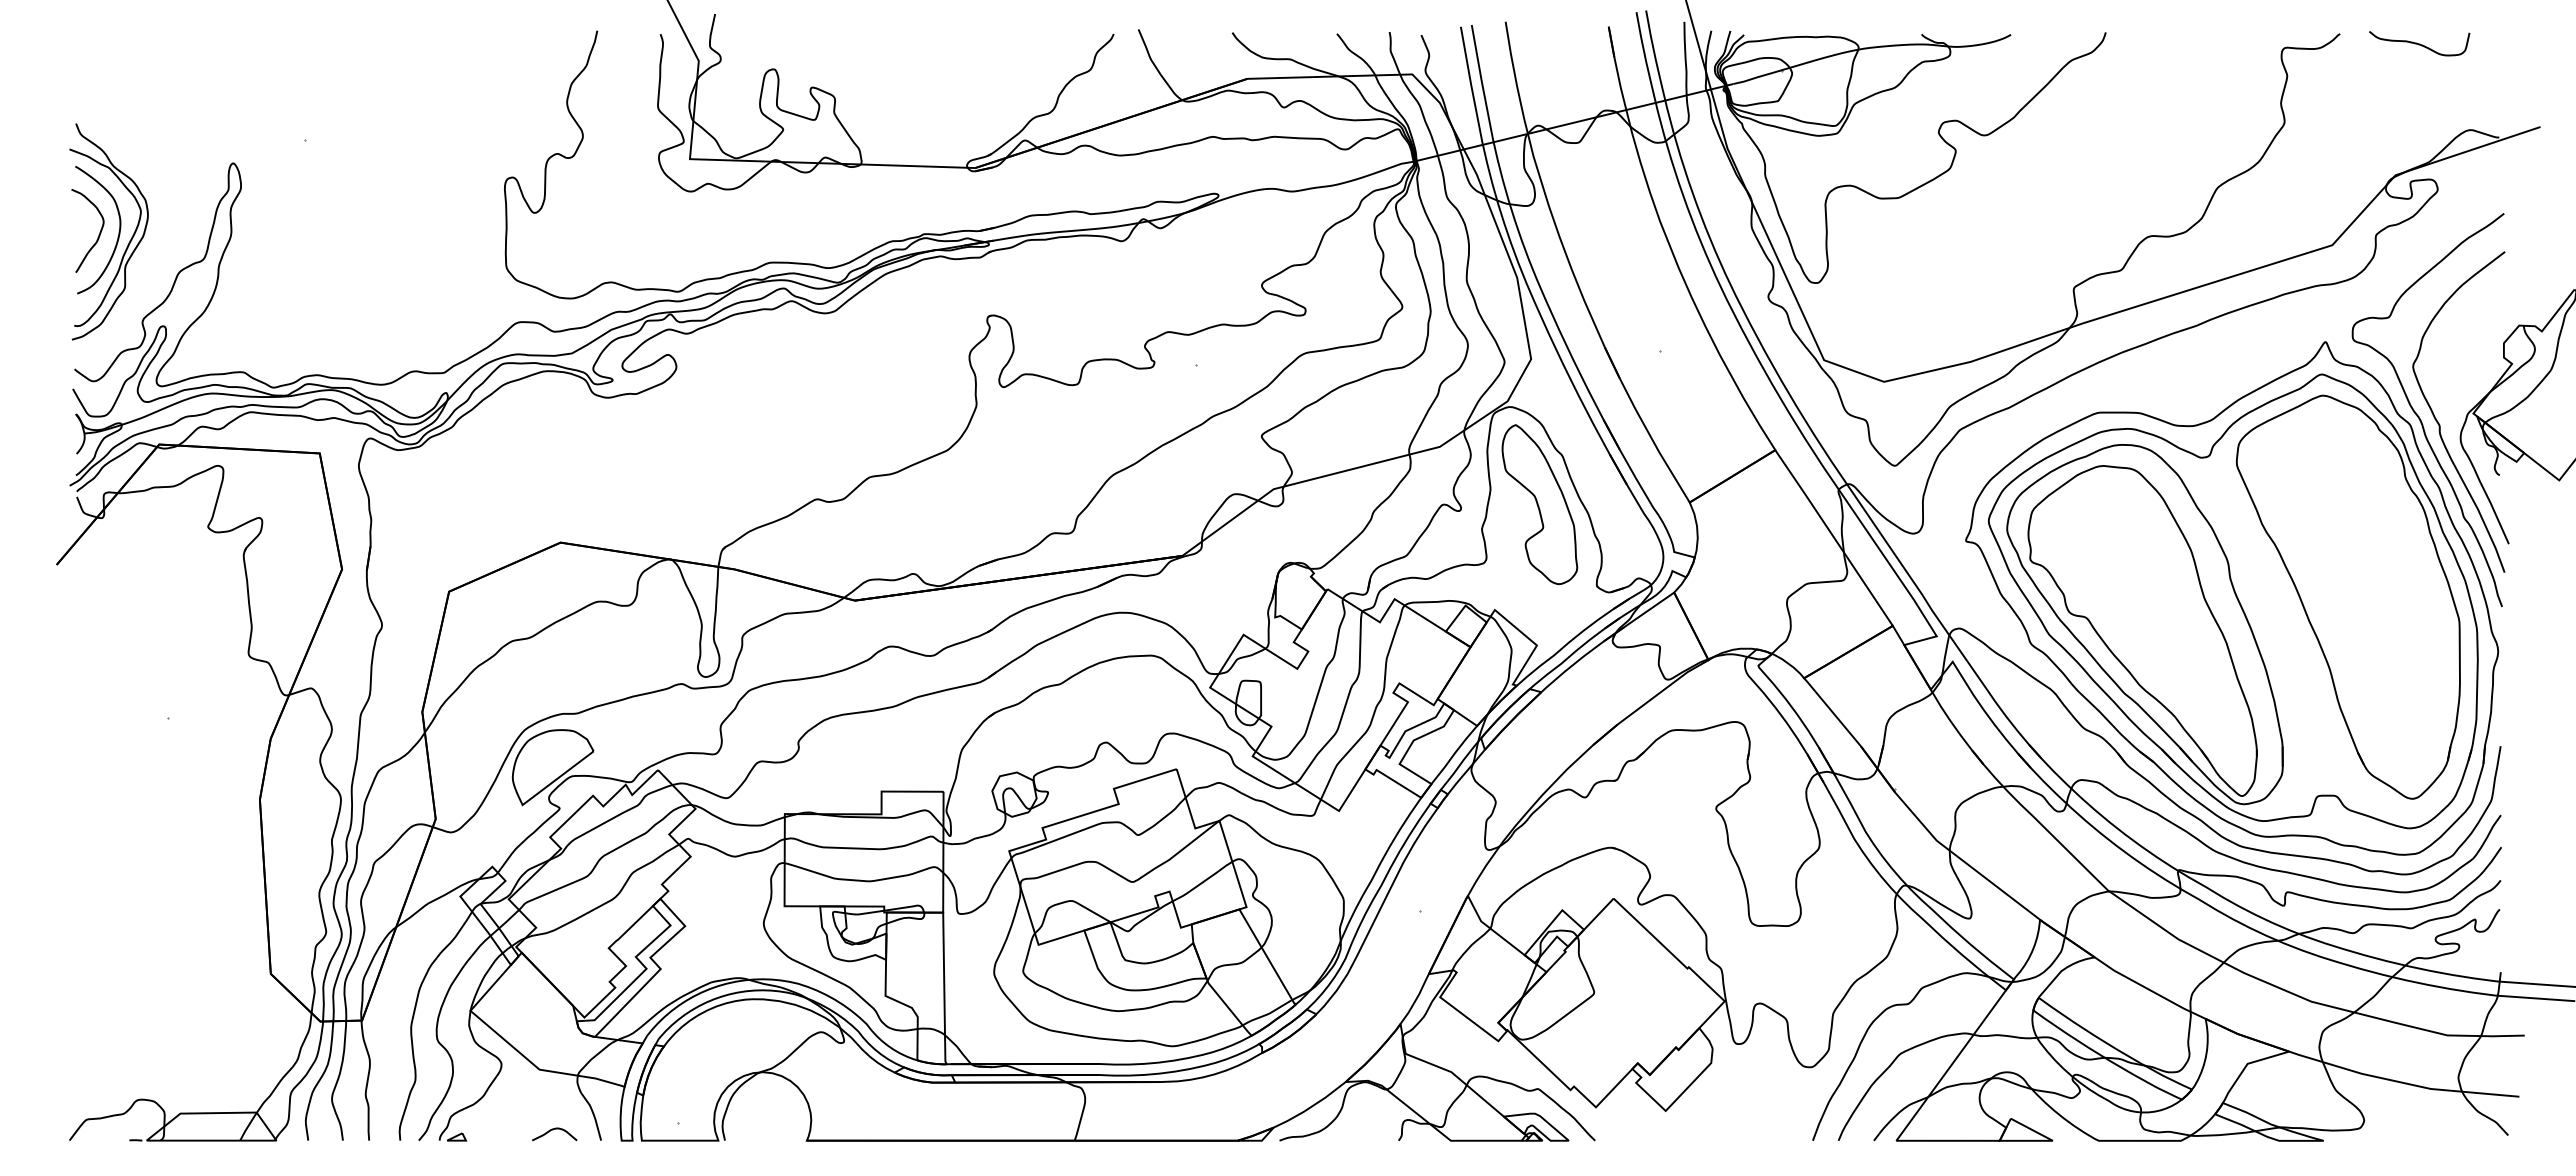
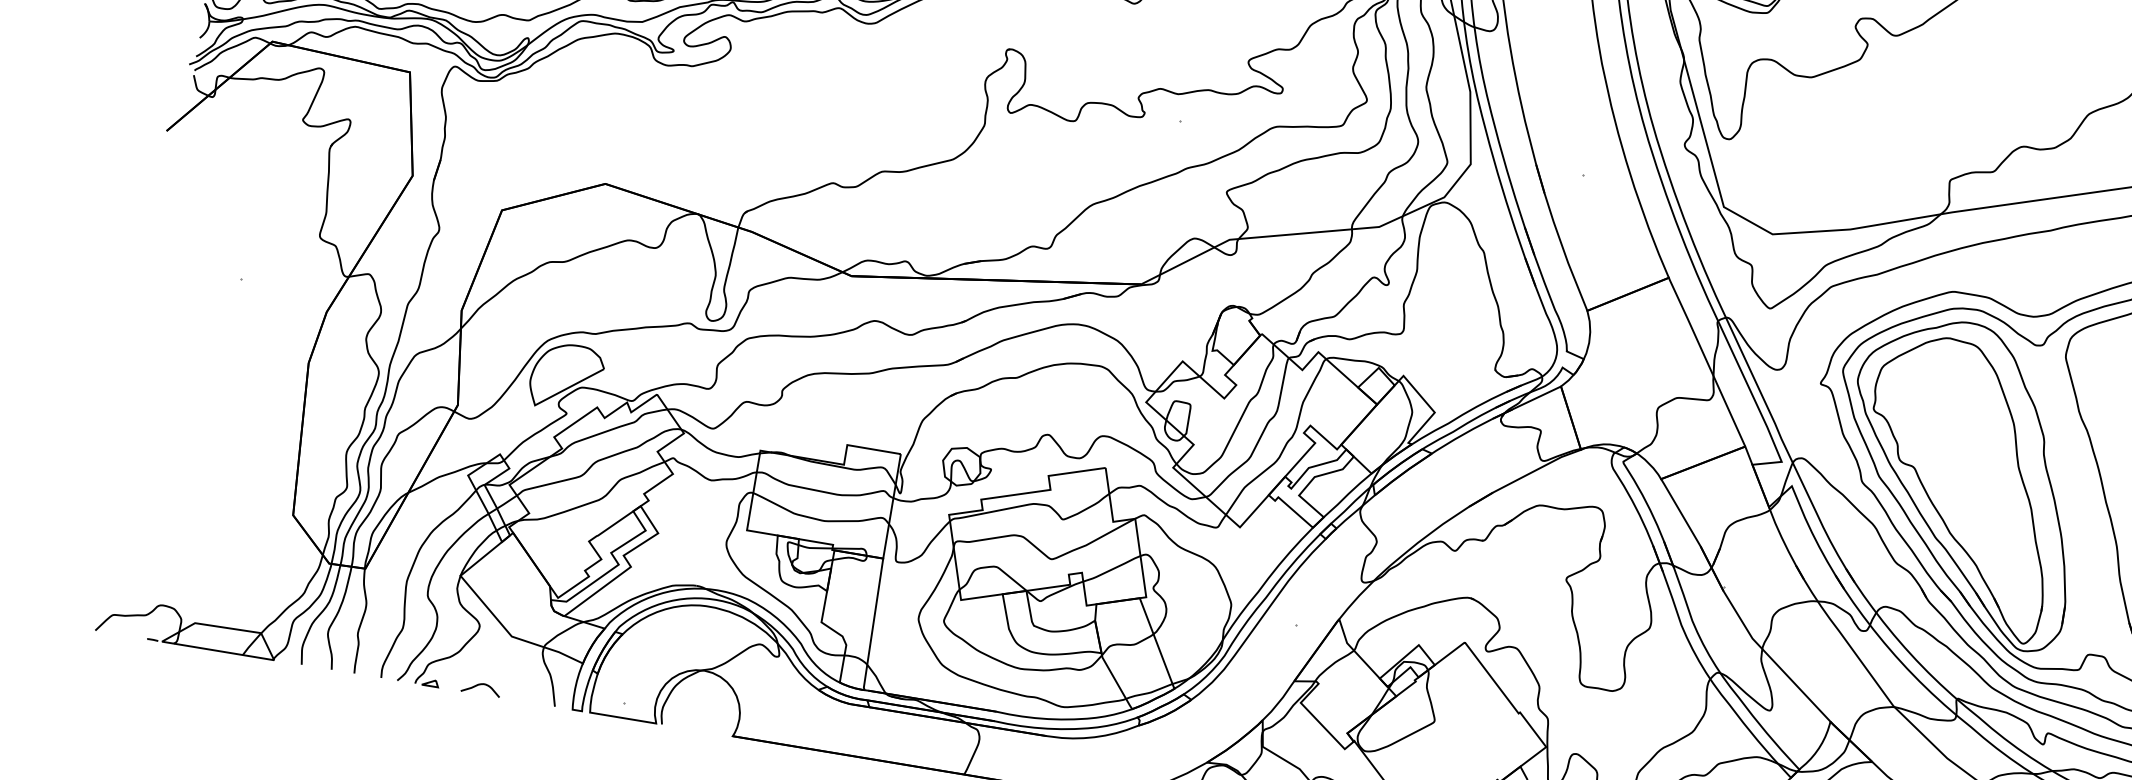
part: (1539, 504) -> (1457, 291), removed
curve: (553, 1130) -> (480, 685), moved

